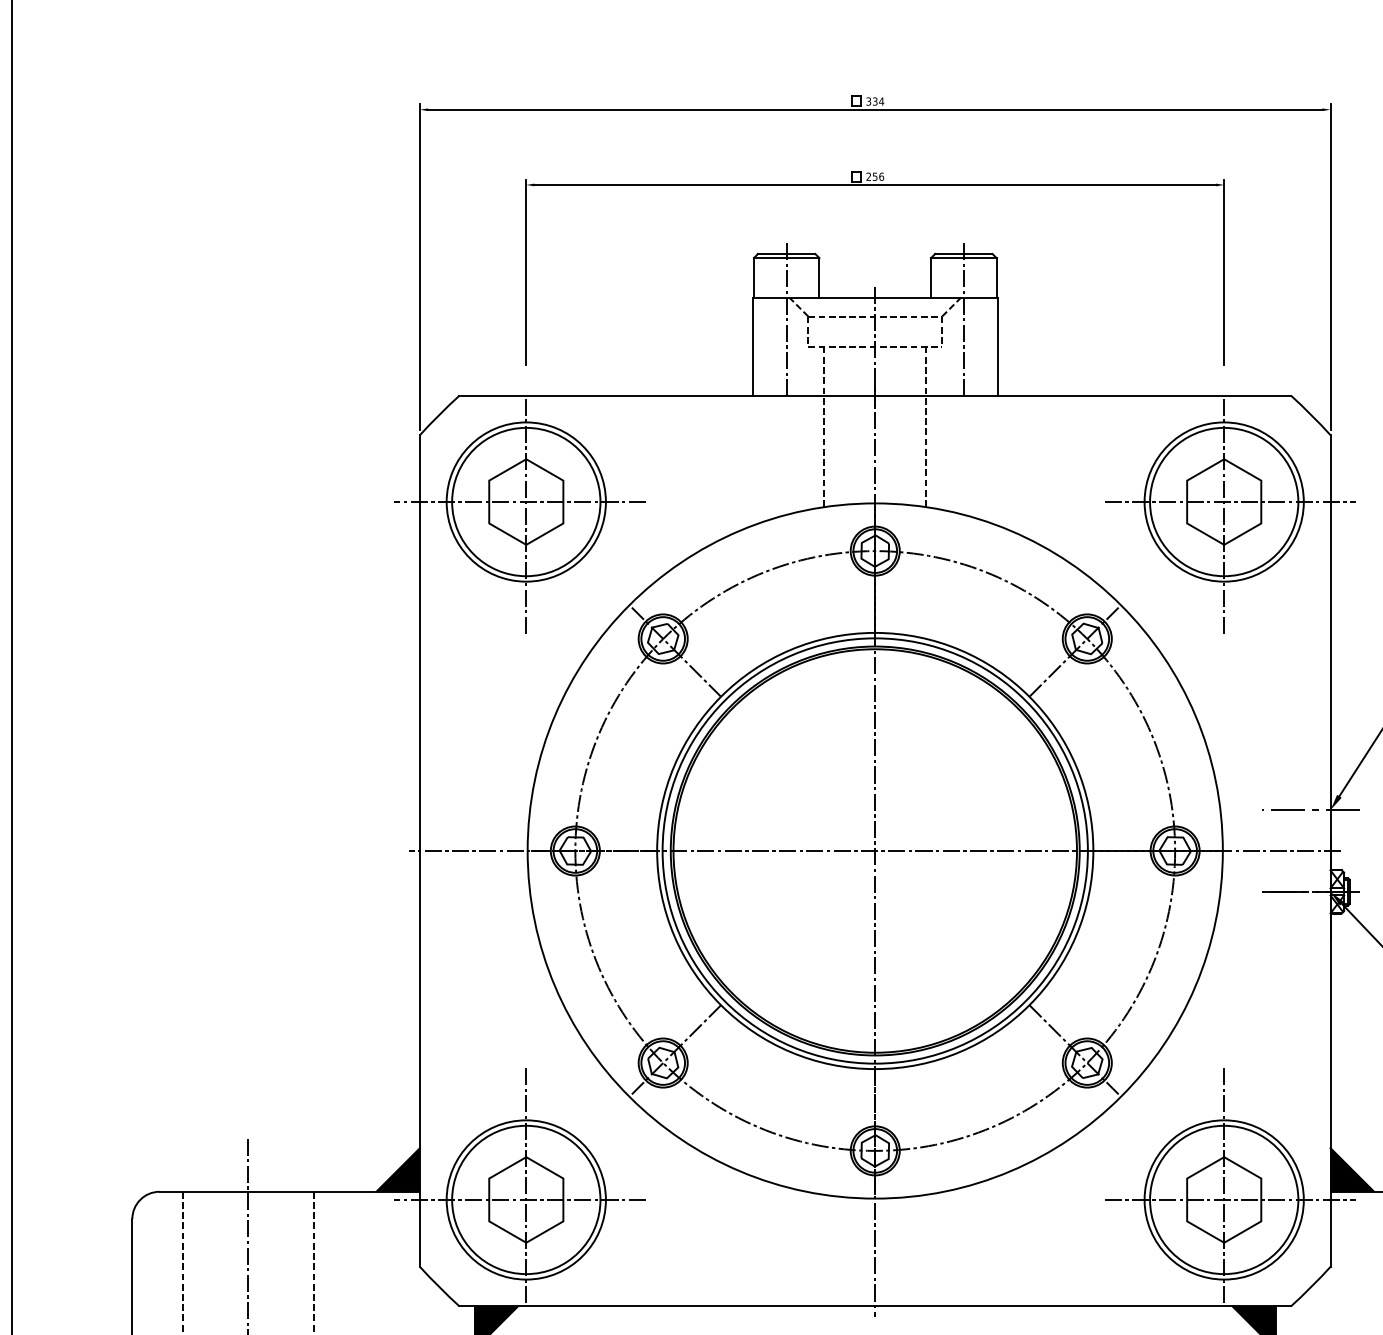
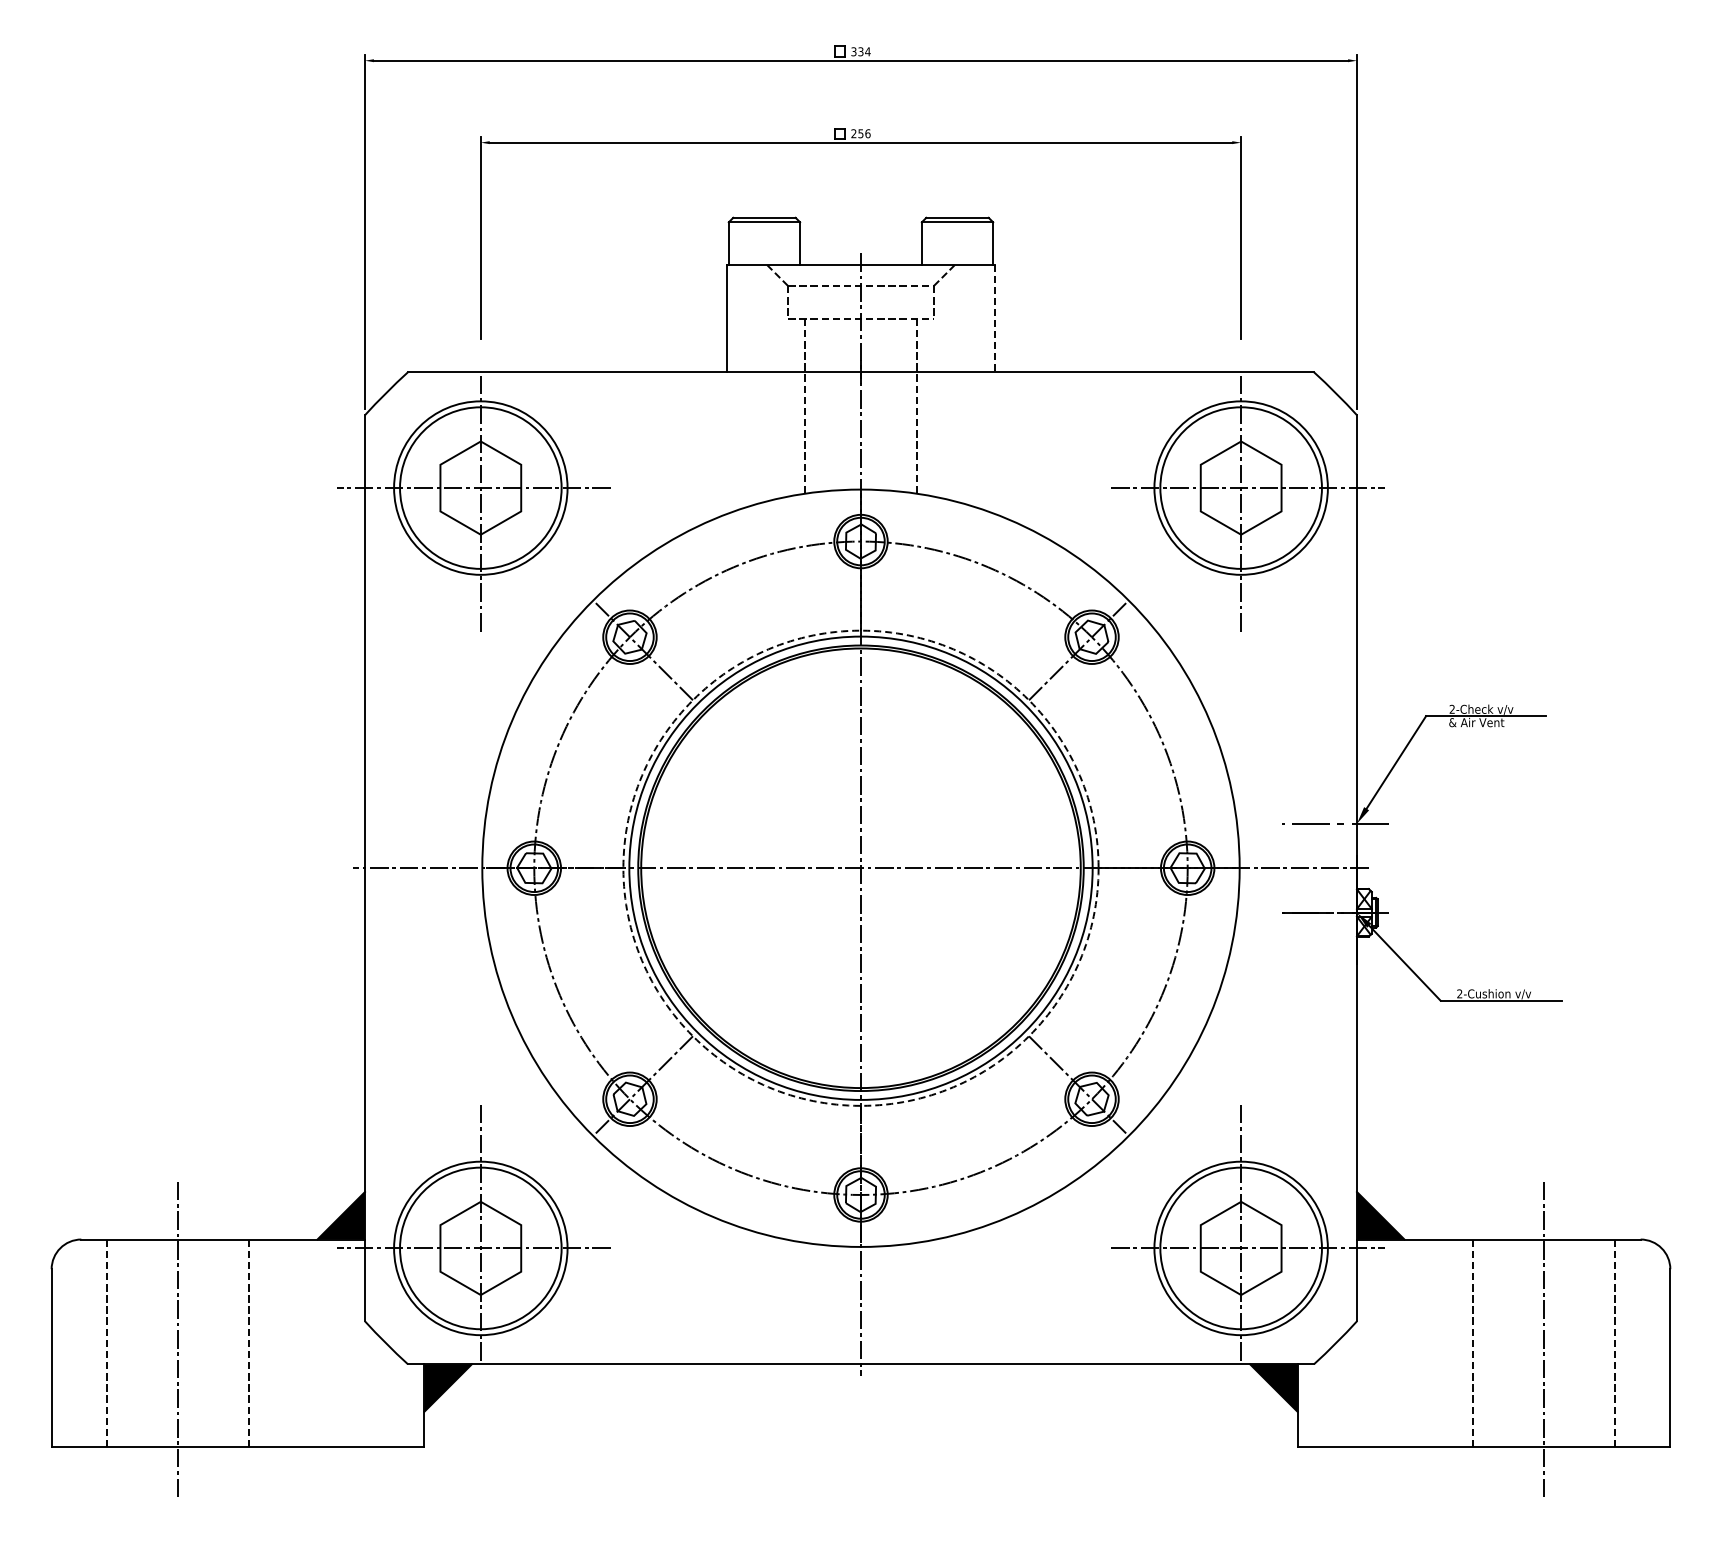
line: (786, 318) -> (764, 288), removed
line: (963, 318) -> (957, 288), removed
line: (997, 347) -> (994, 319), solid -> dashed
circle: (874, 850) -> (860, 867), solid -> dashed

